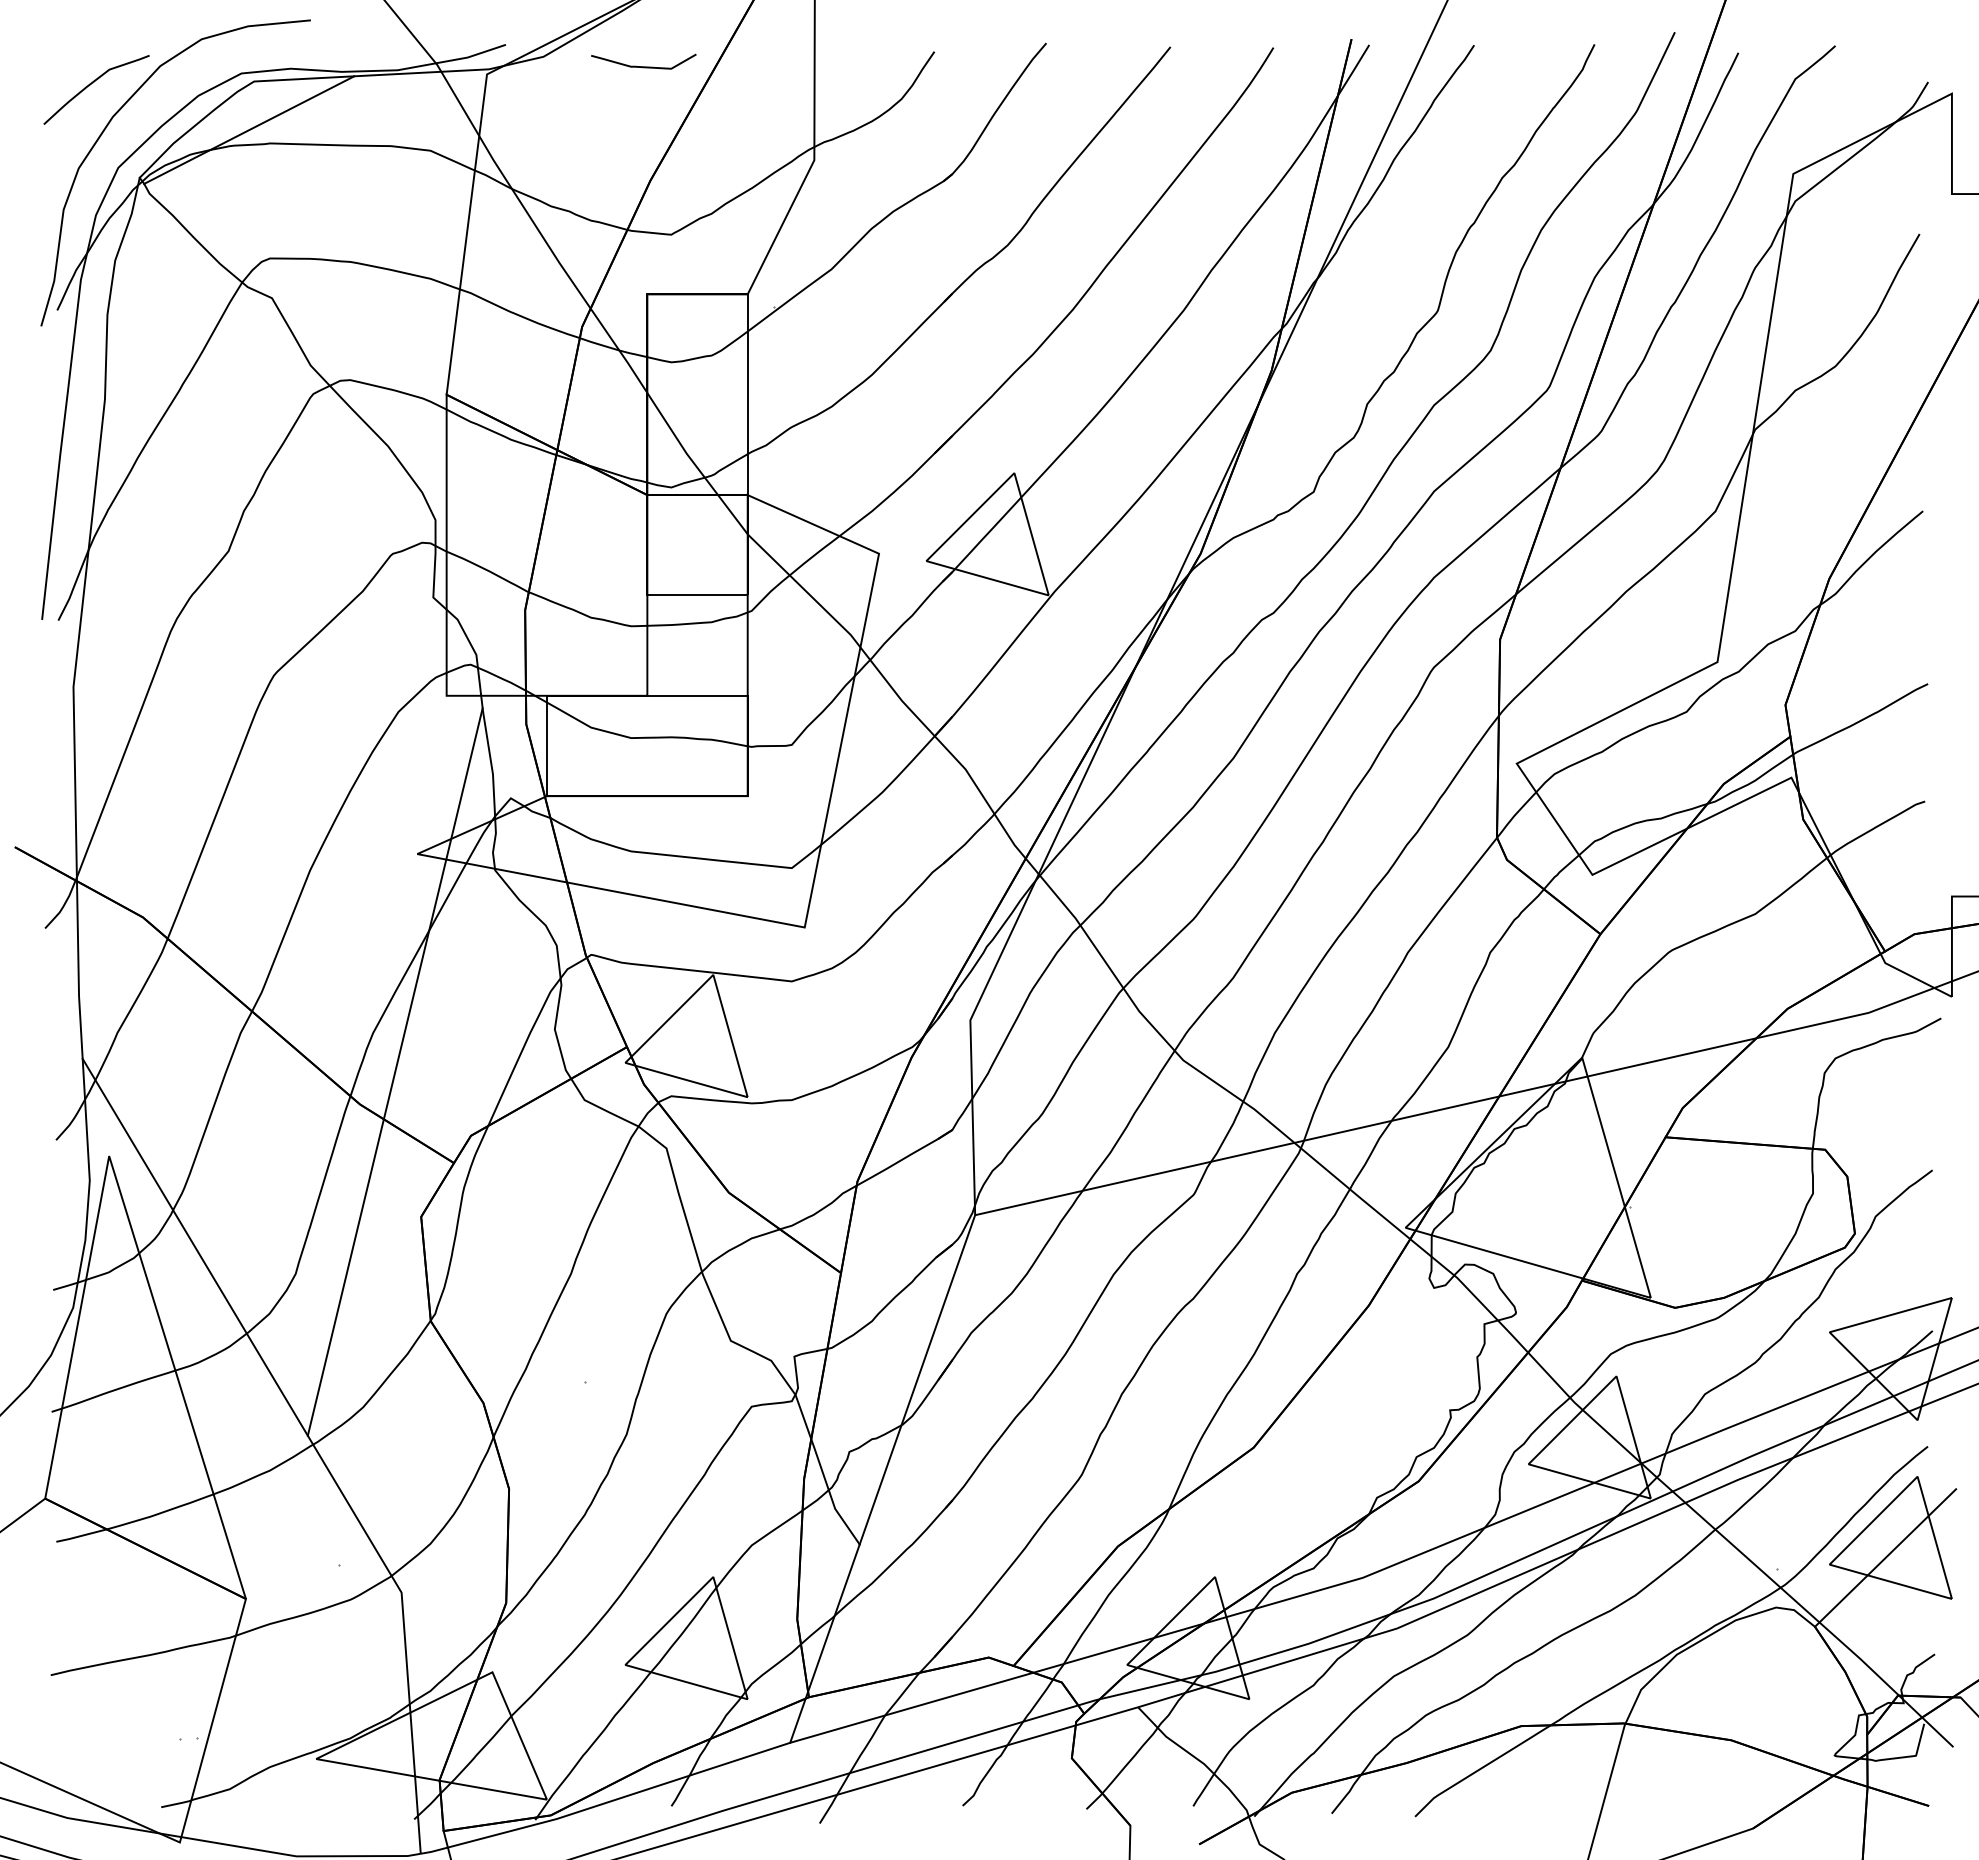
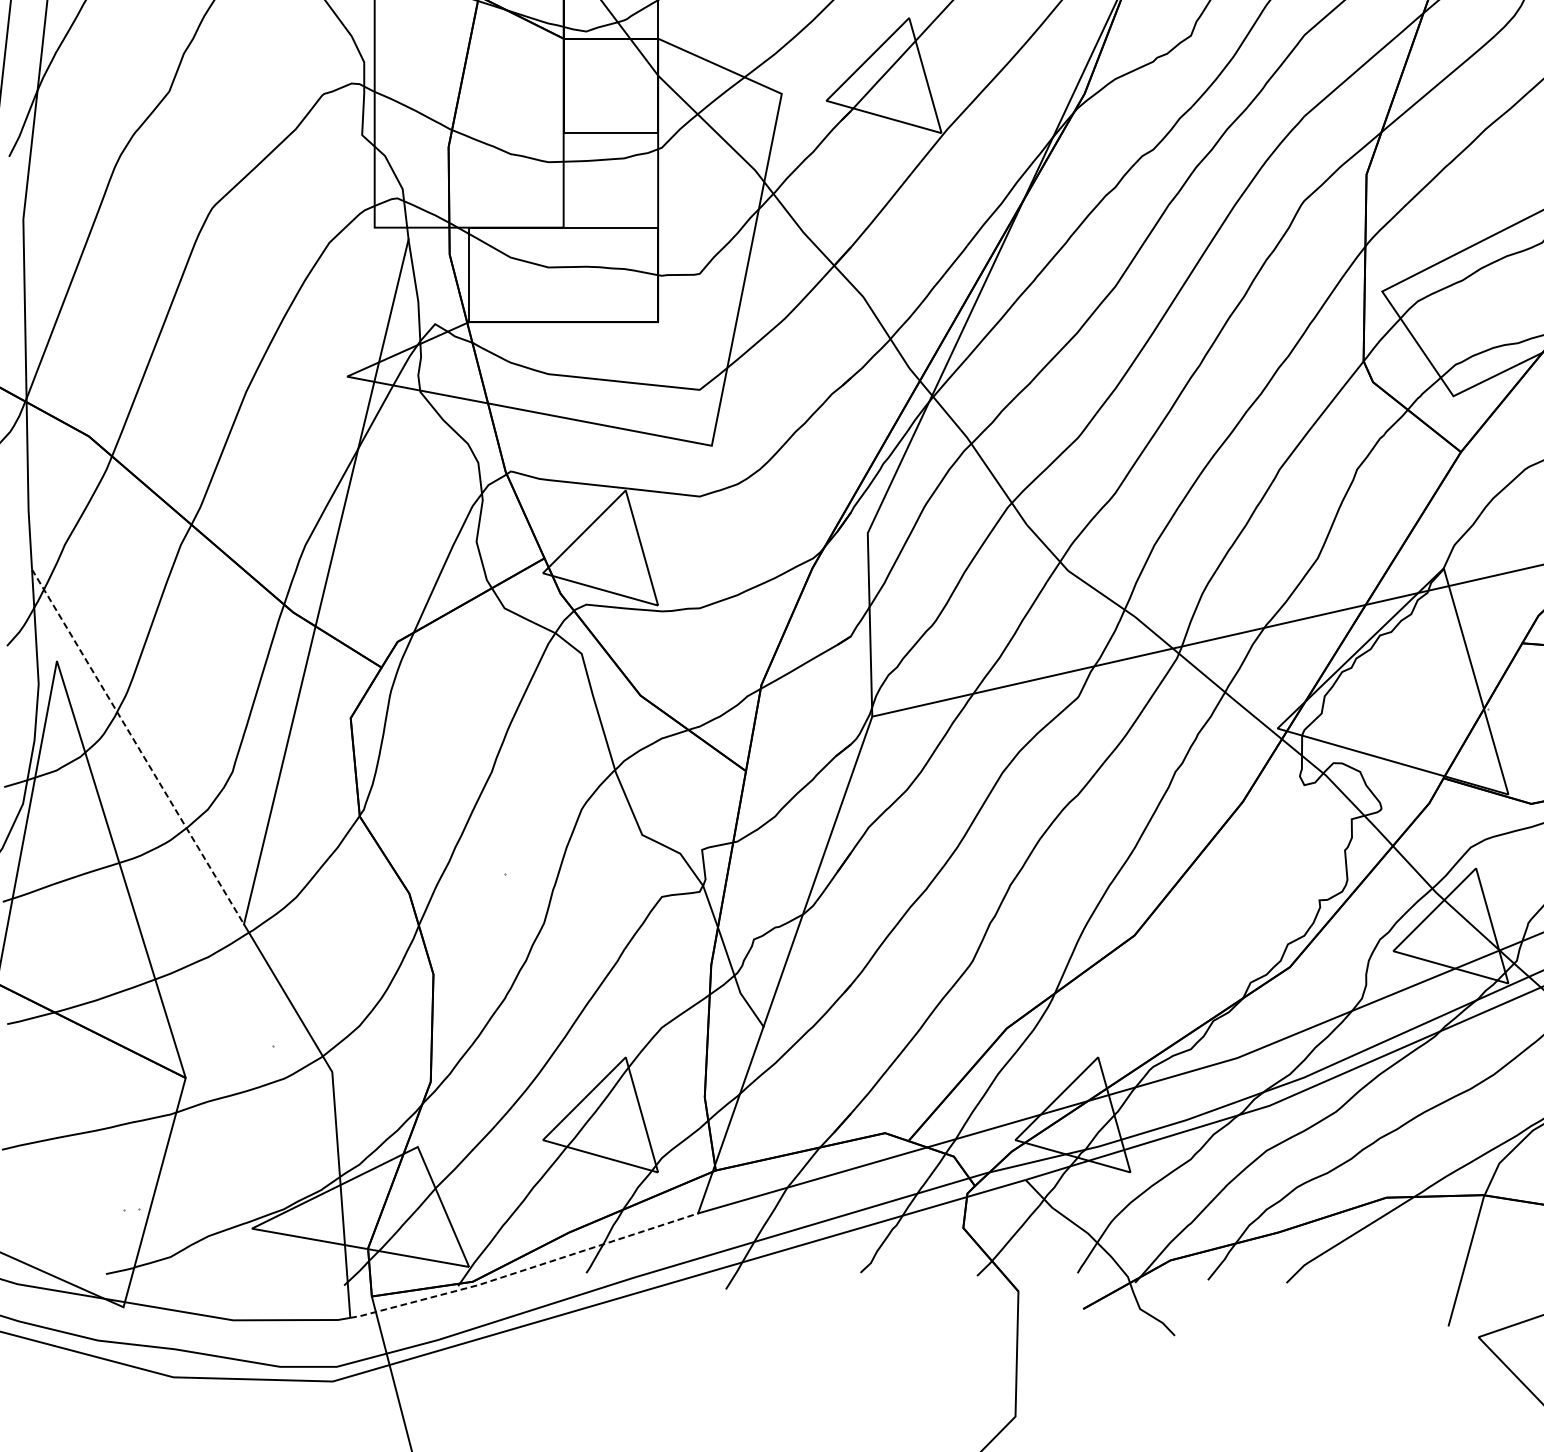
line: (195, 1247) -> (138, 747), solid -> dashed
line: (606, 1802) -> (525, 1269), solid -> dashed

